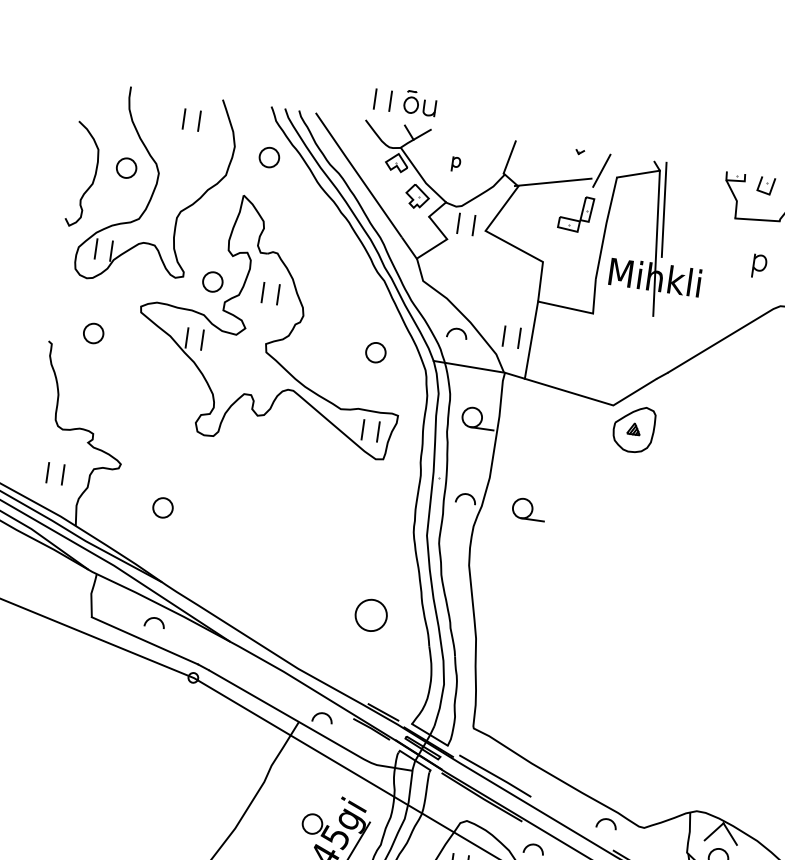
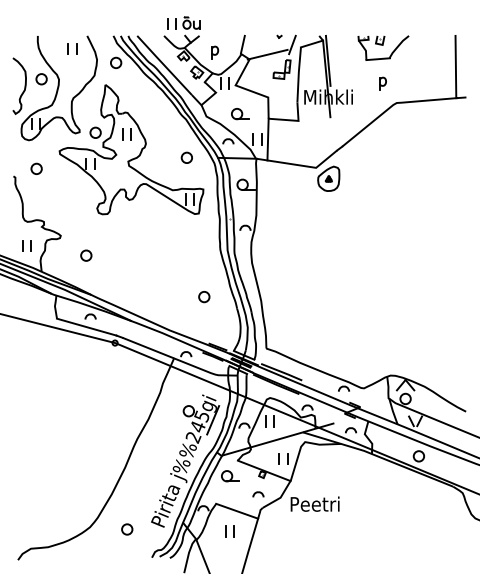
part: (456, 164) -> (215, 52), size x1.67
part: (528, 510) -> (240, 114), moved
part: (371, 616) -> (204, 297), size x0.62

